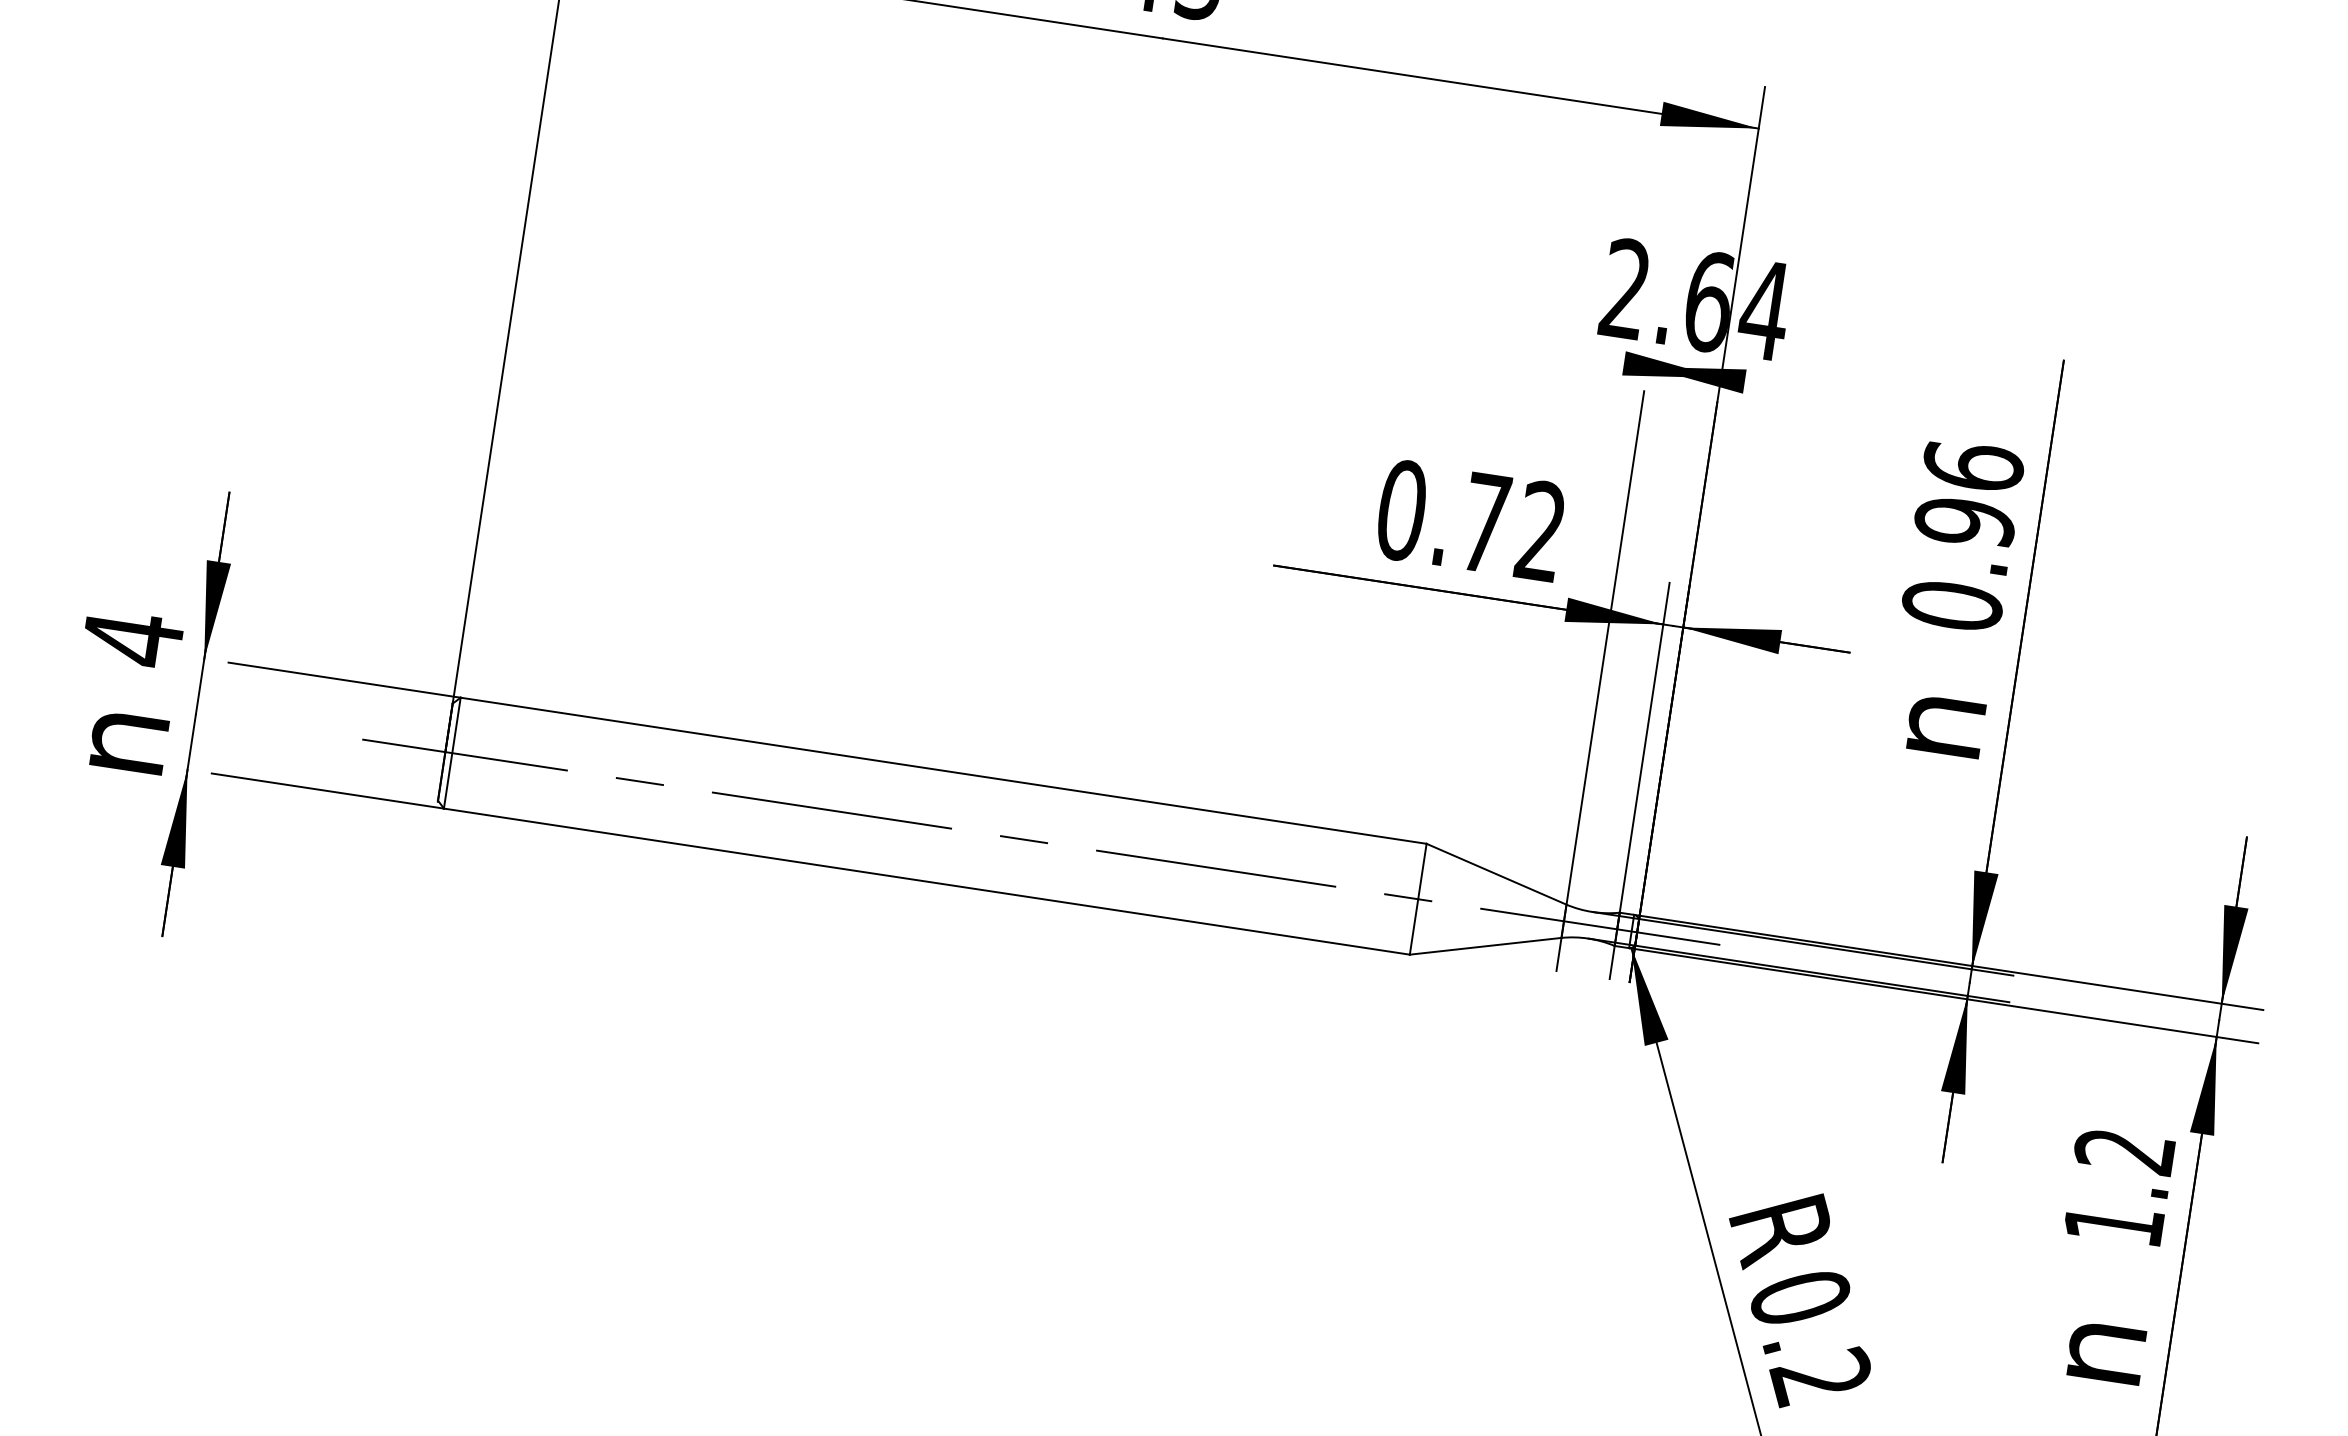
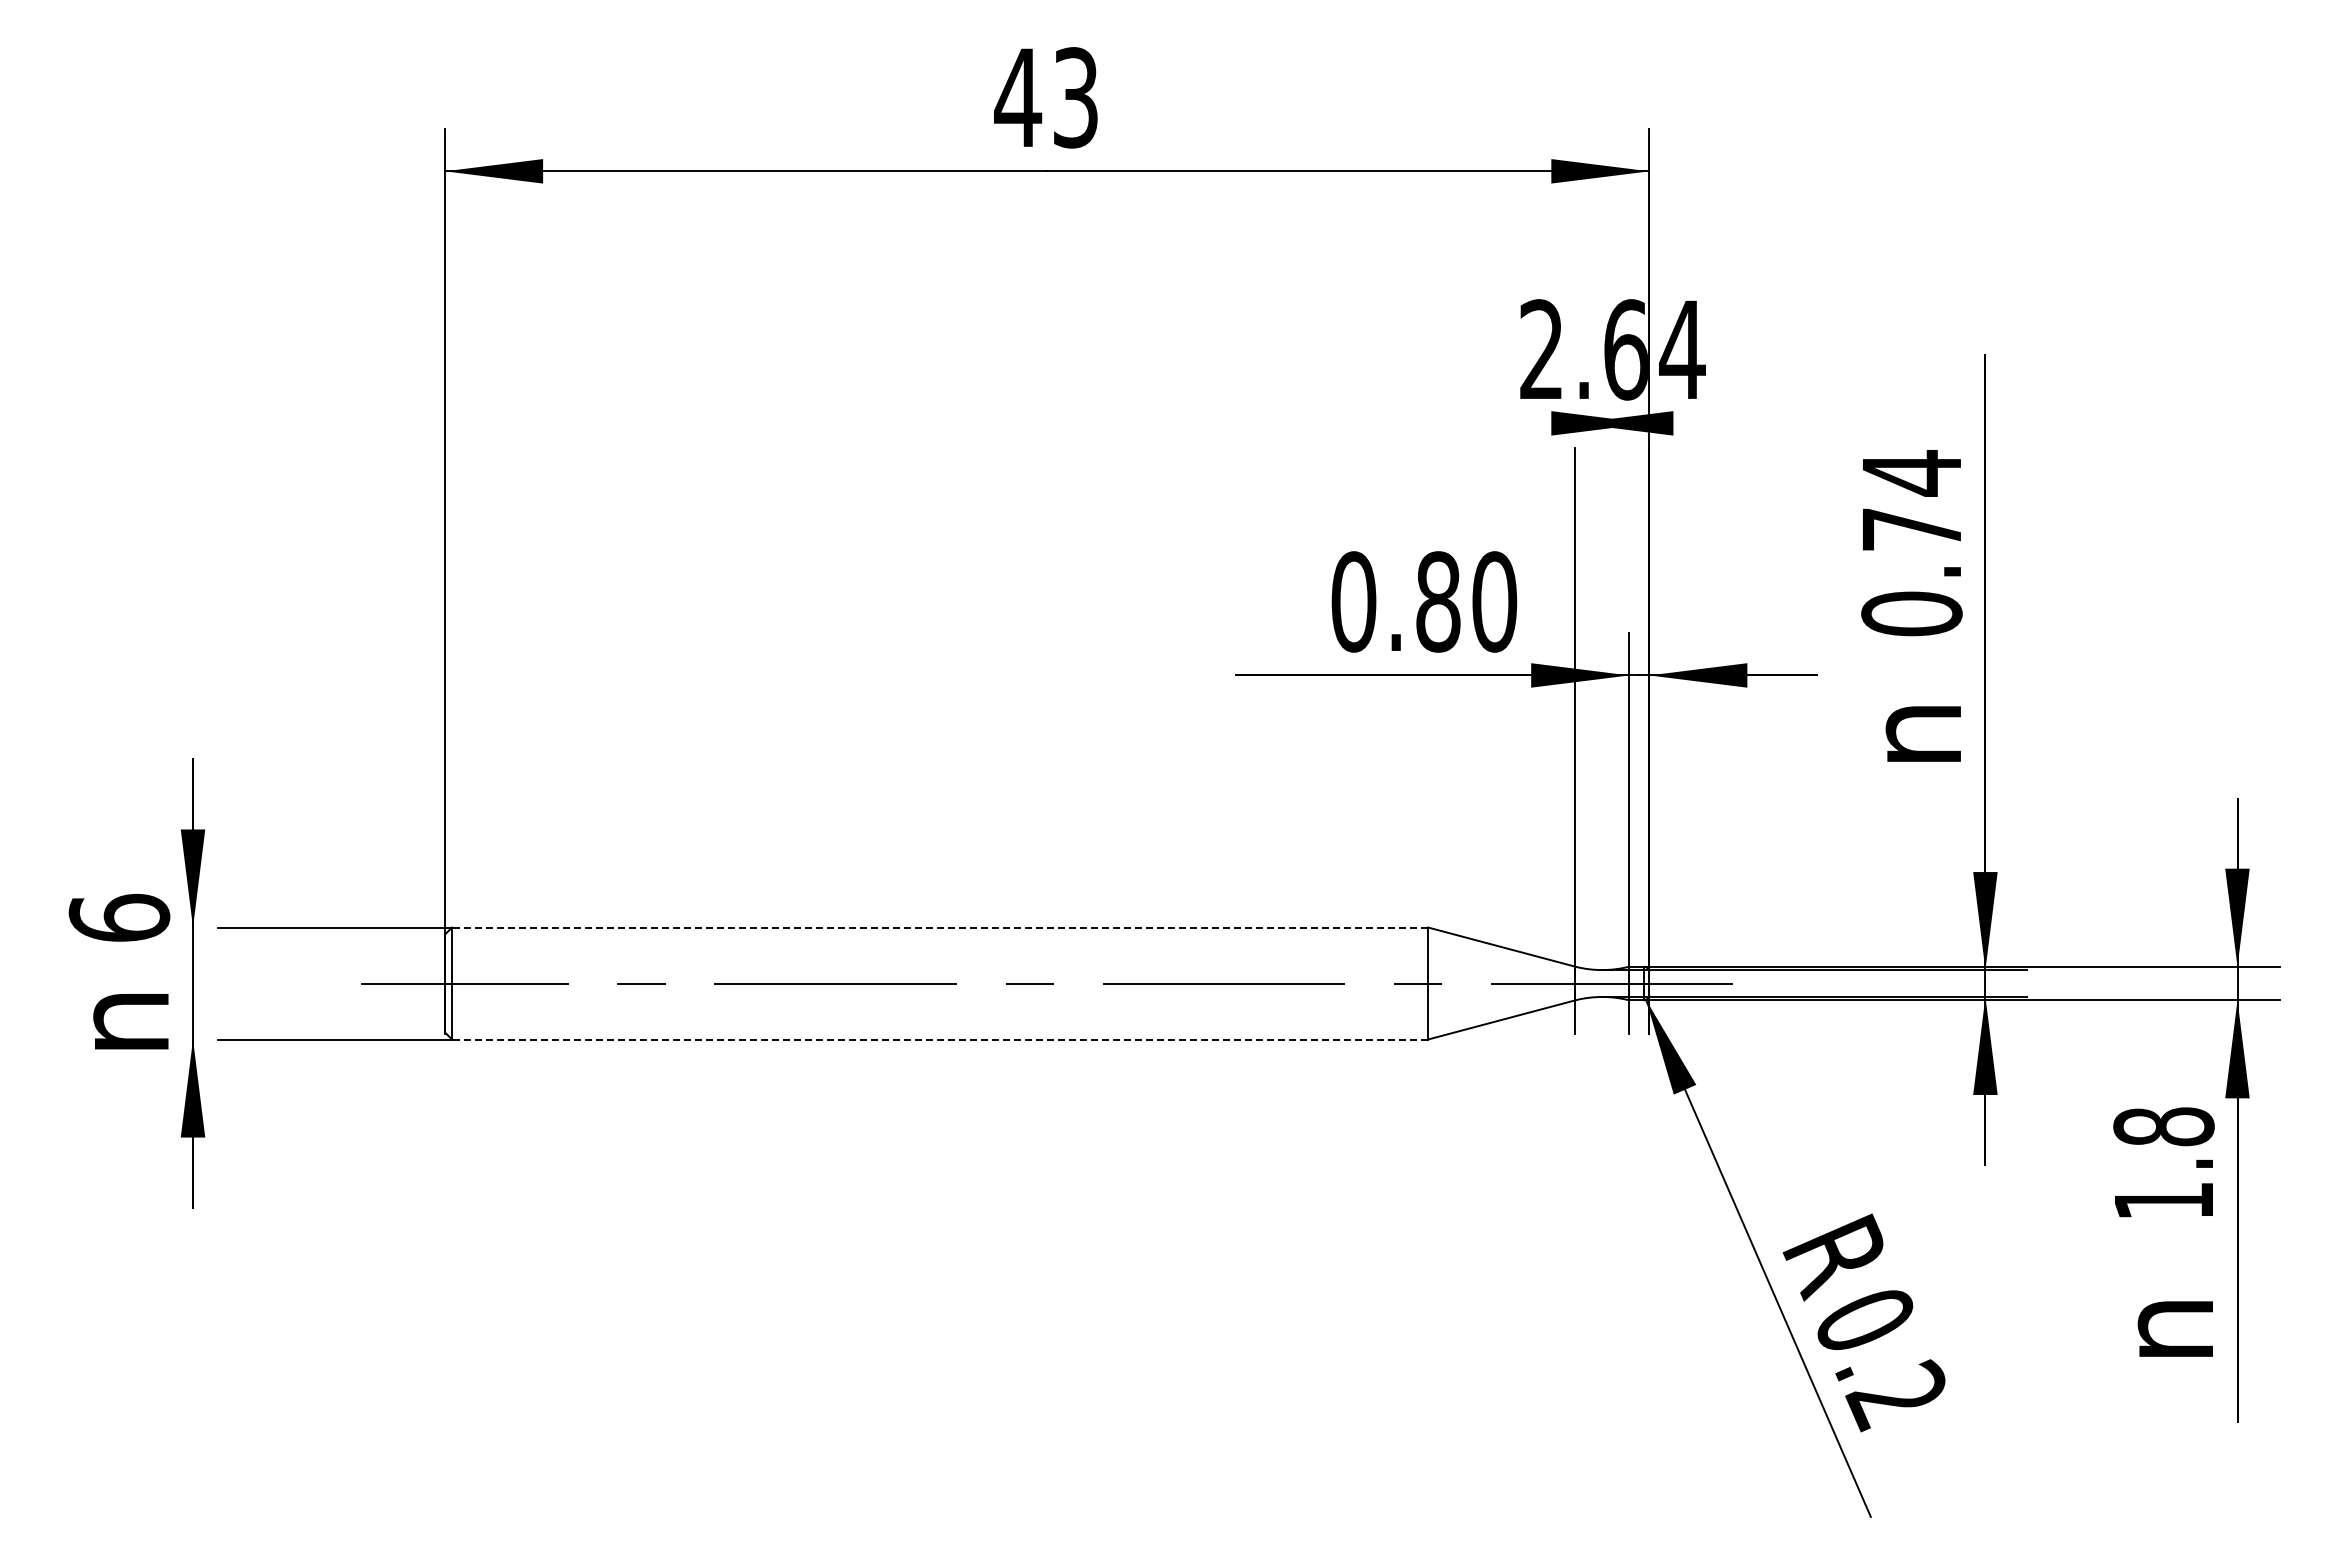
text: (1968, 493) -> (1911, 500), 0.96 -> 0.74
text: (1513, 526) -> (1466, 601), 0.72 -> 0.80
text: (132, 639) -> (119, 918), 4 -> 6
line: (943, 770) -> (939, 927), solid -> dashed
line: (926, 881) -> (939, 1039), solid -> dashed
text: (2124, 1150) -> (2163, 1126), 1.2 -> 1.8

